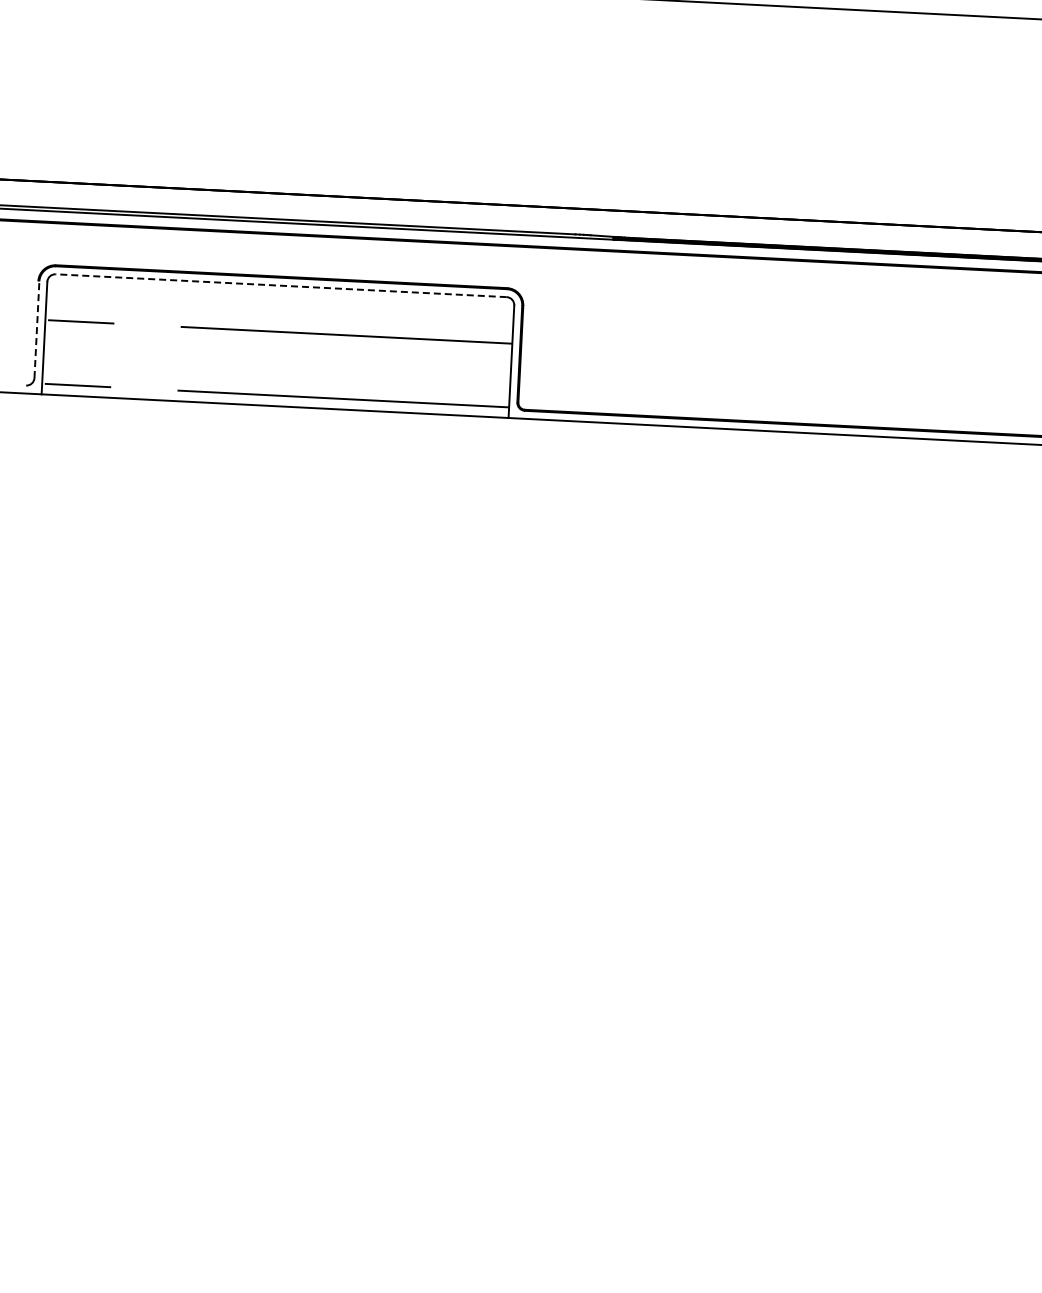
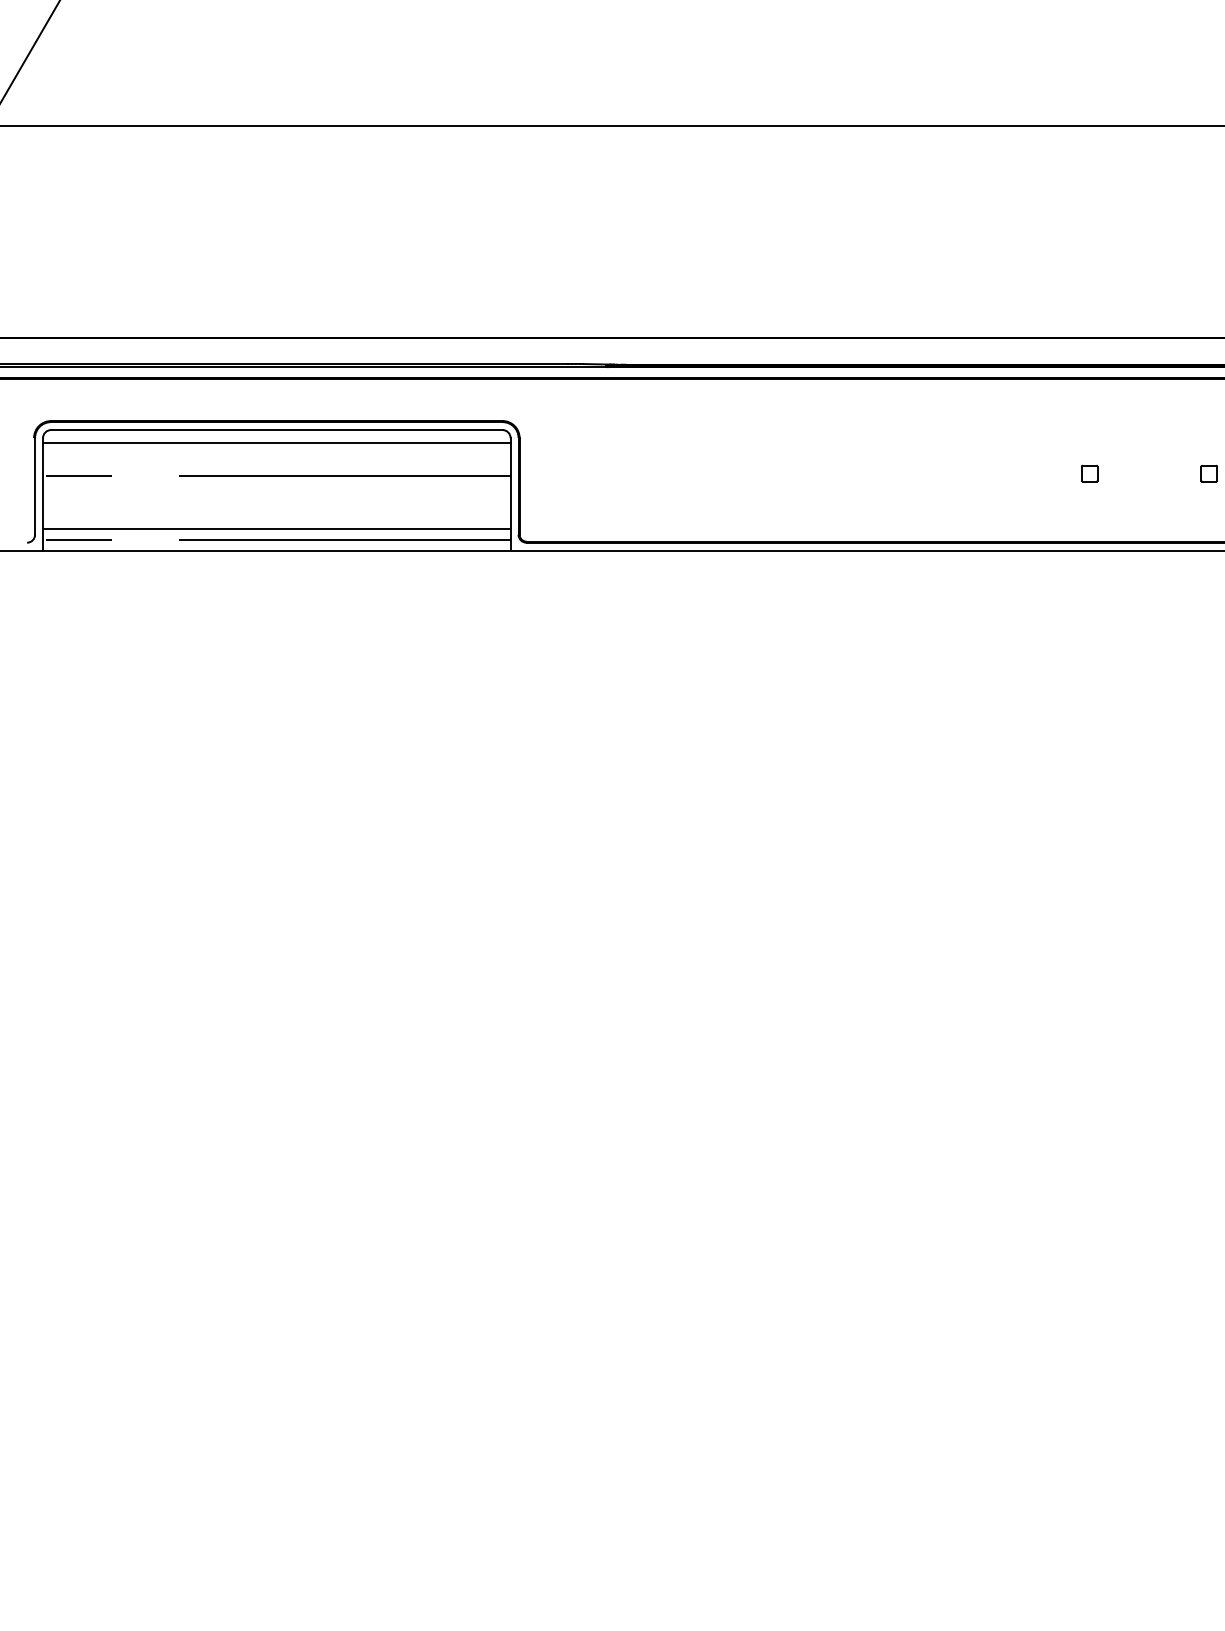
line: (280, 286) -> (276, 430), dashed -> solid
line: (280, 299) -> (276, 443), added
line: (37, 328) -> (35, 485), dashed -> solid
line: (275, 384) -> (276, 529), added

